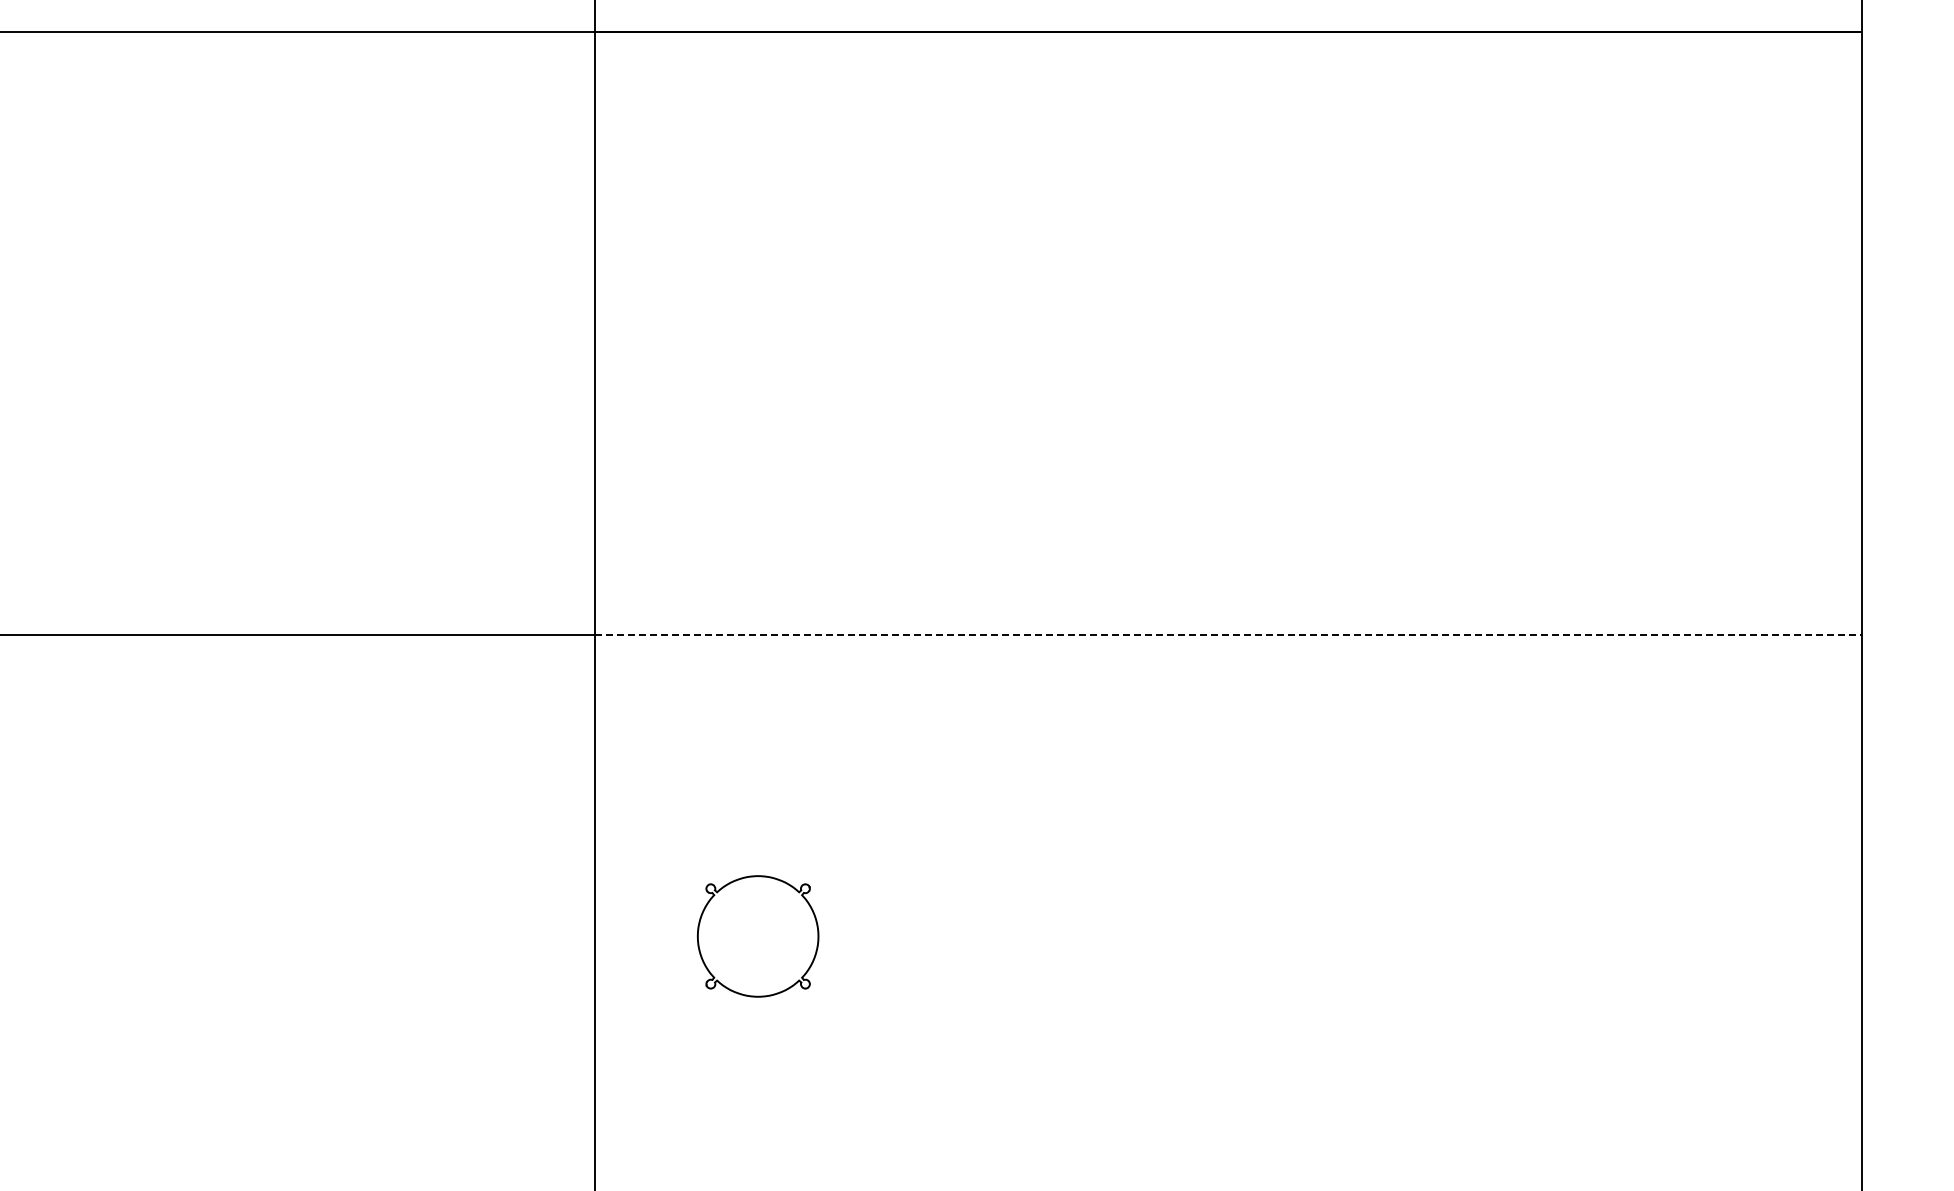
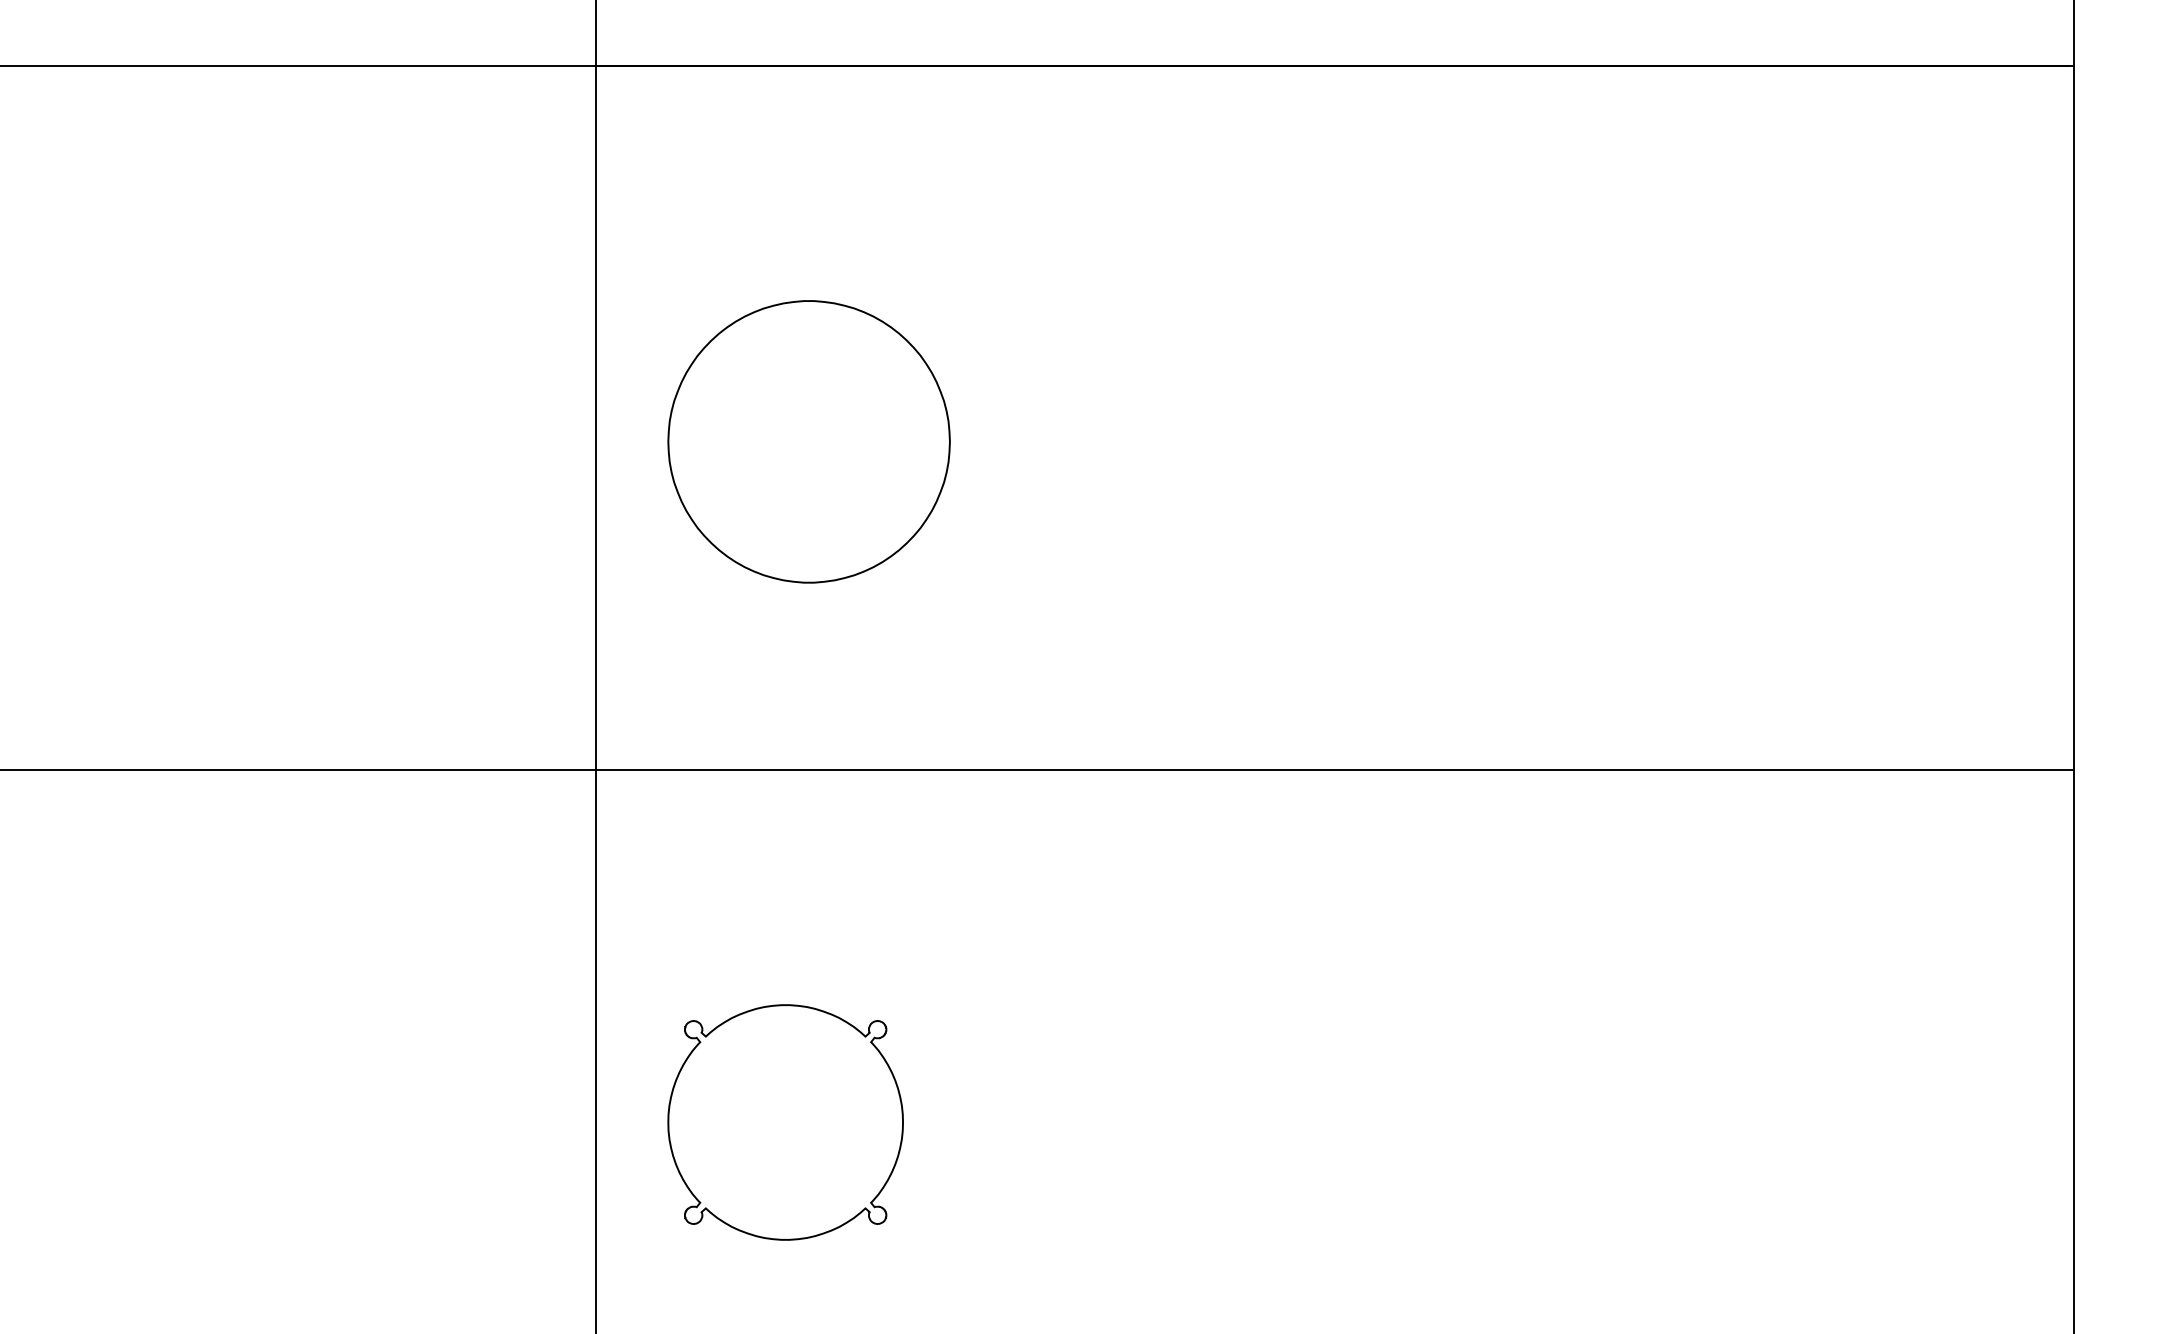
part: (777, 352) -> (808, 440), added
line: (1229, 634) -> (1335, 770), dashed -> solid
part: (757, 936) -> (784, 1122), size x1.67

